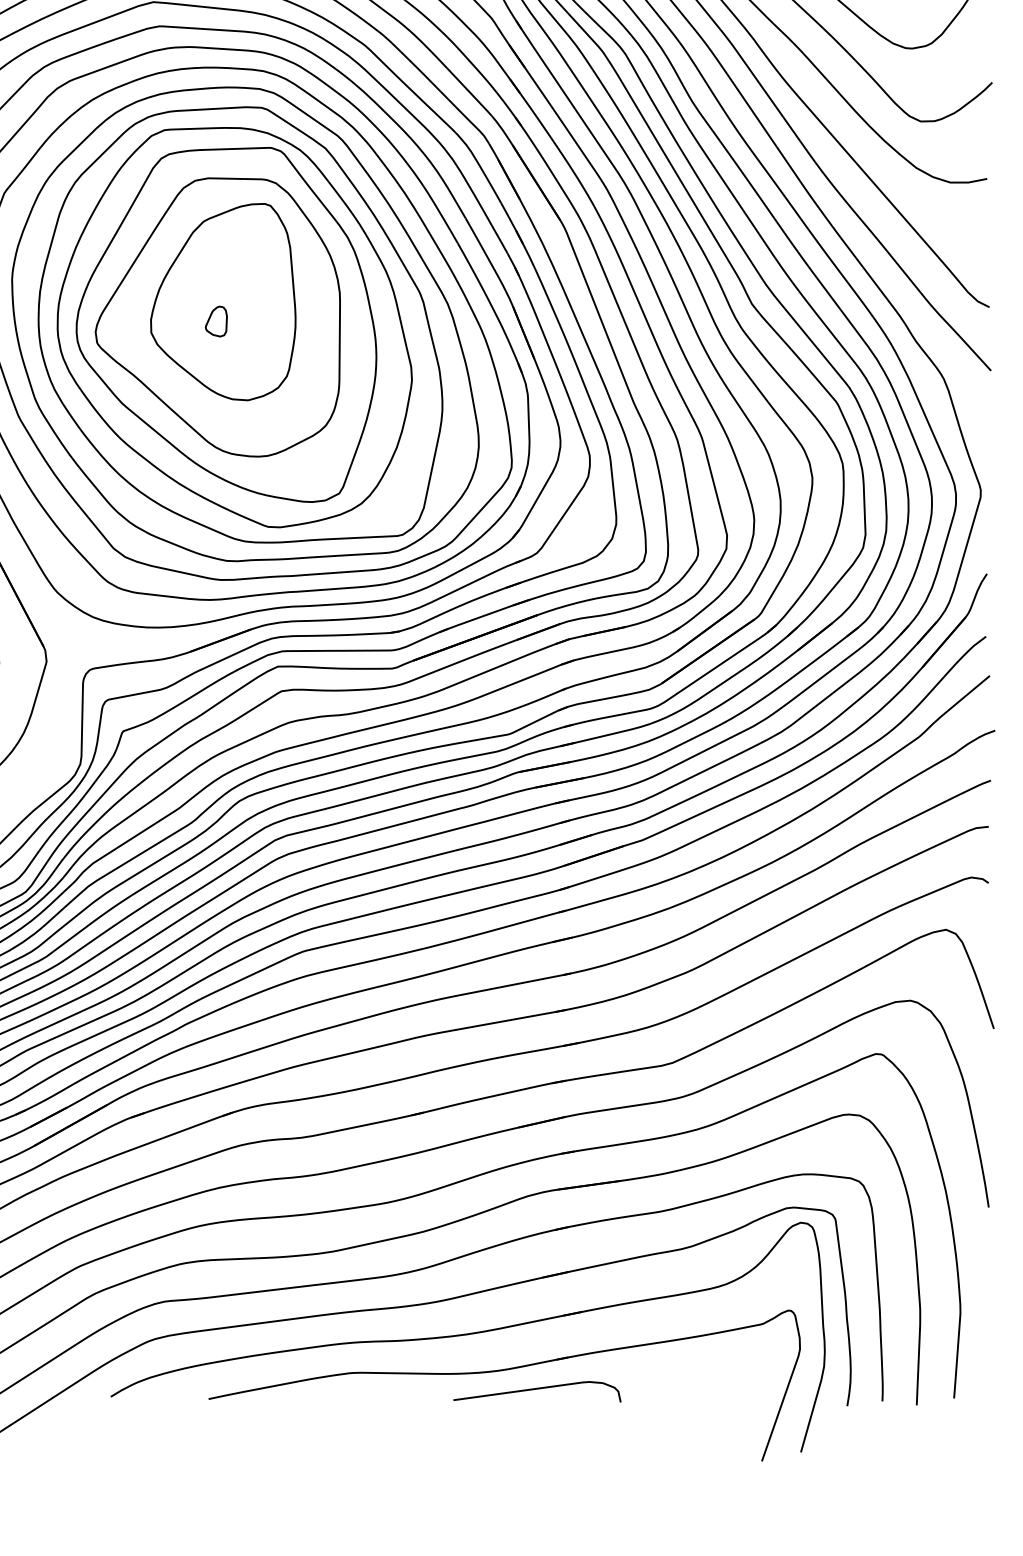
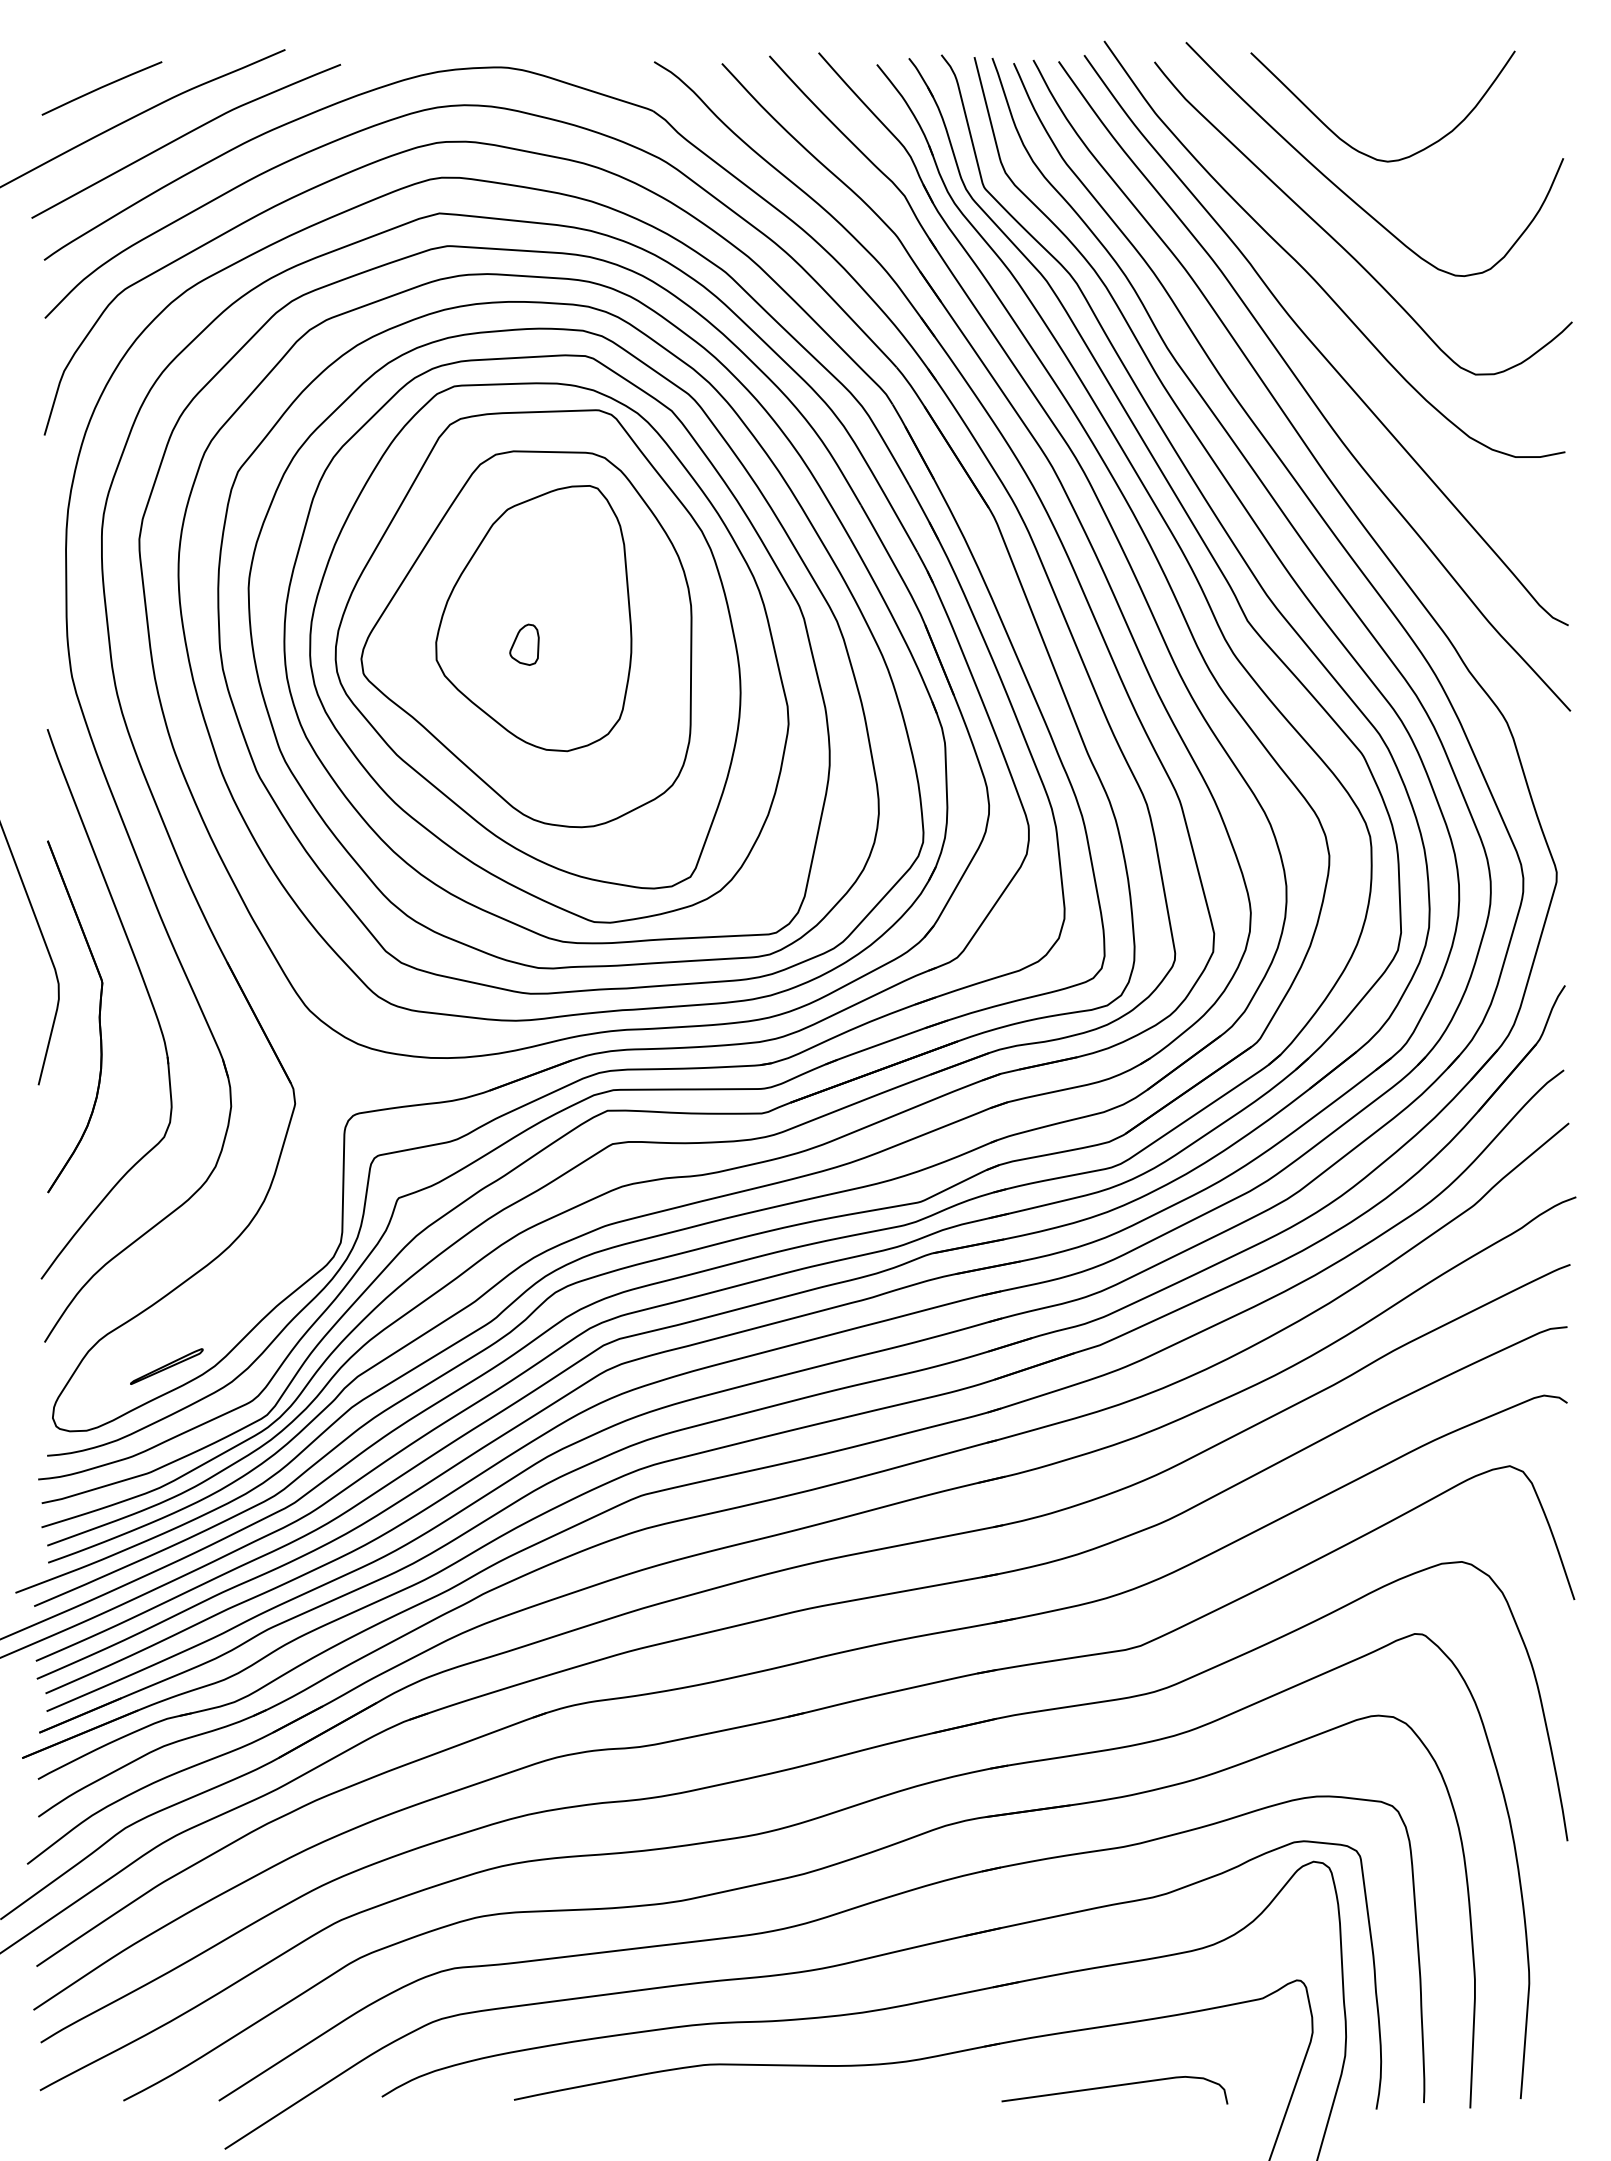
curve: (535, 1389) -> (1112, 2087), moved

